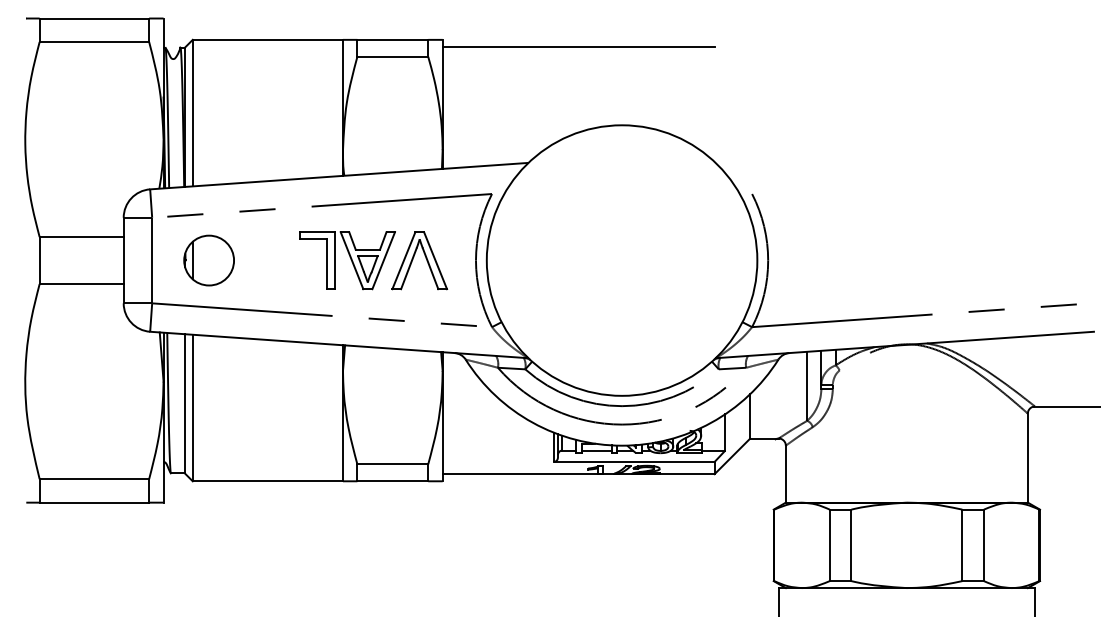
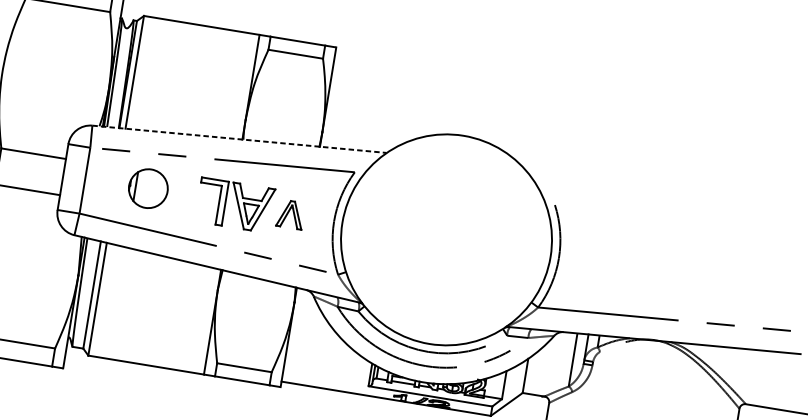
line: (578, 46) -> (439, 69), removed
line: (339, 176) -> (239, 139), solid -> dashed
part: (208, 260) -> (147, 188), moved
part: (419, 260) -> (290, 214), size x0.6

